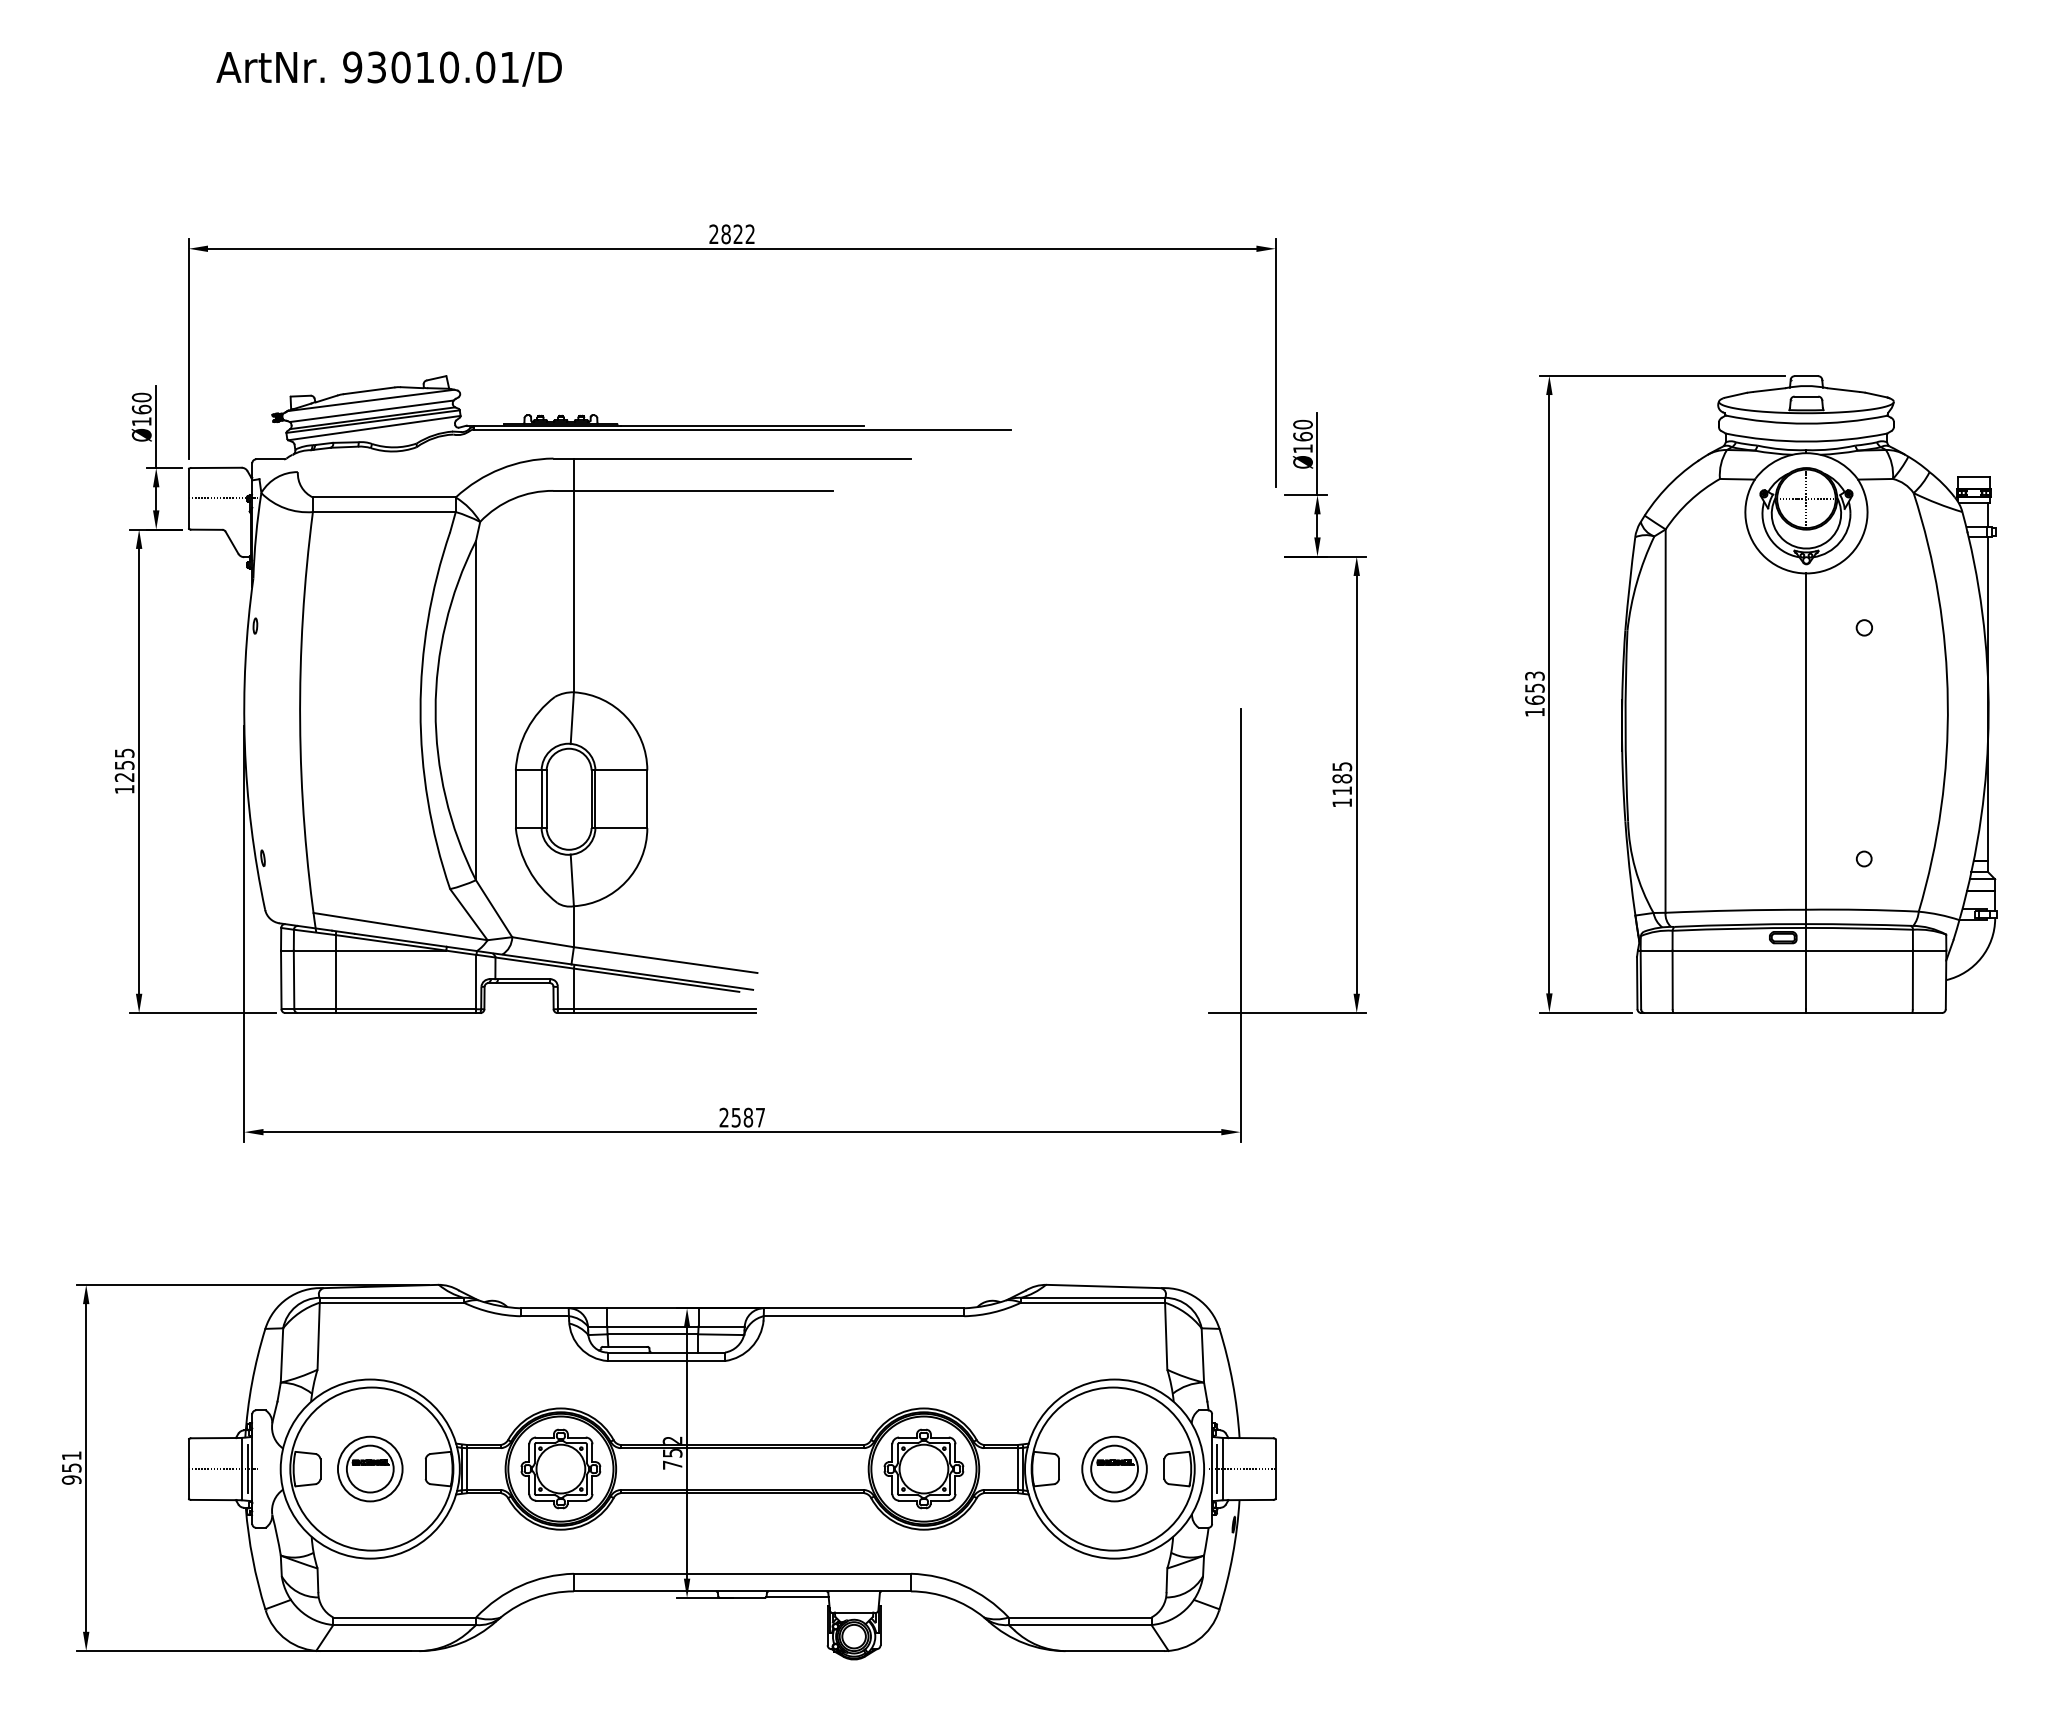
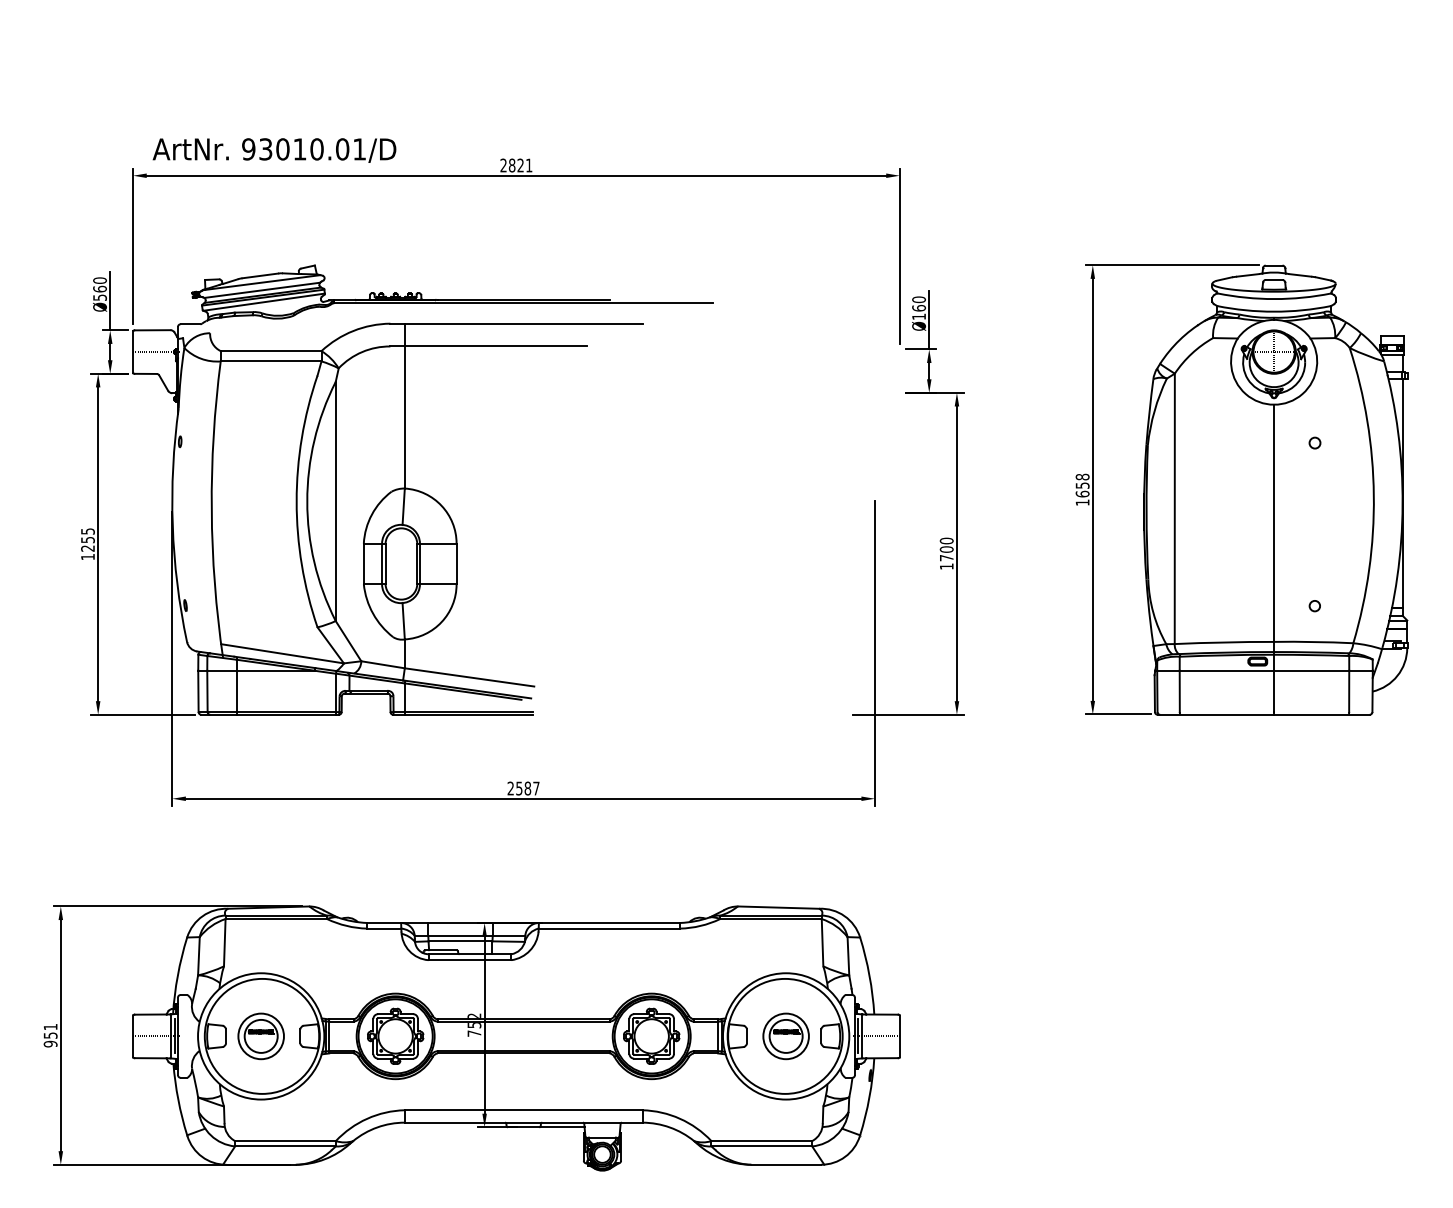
text: (388, 68) -> (274, 150), moved
text: (749, 233) -> (528, 164), 2822 -> 2821
text: (141, 421) -> (99, 297), Ø160 -> Ø560
text: (1534, 675) -> (1082, 476), 1653 -> 1658
text: (1342, 778) -> (946, 549), 1185 -> 1700

